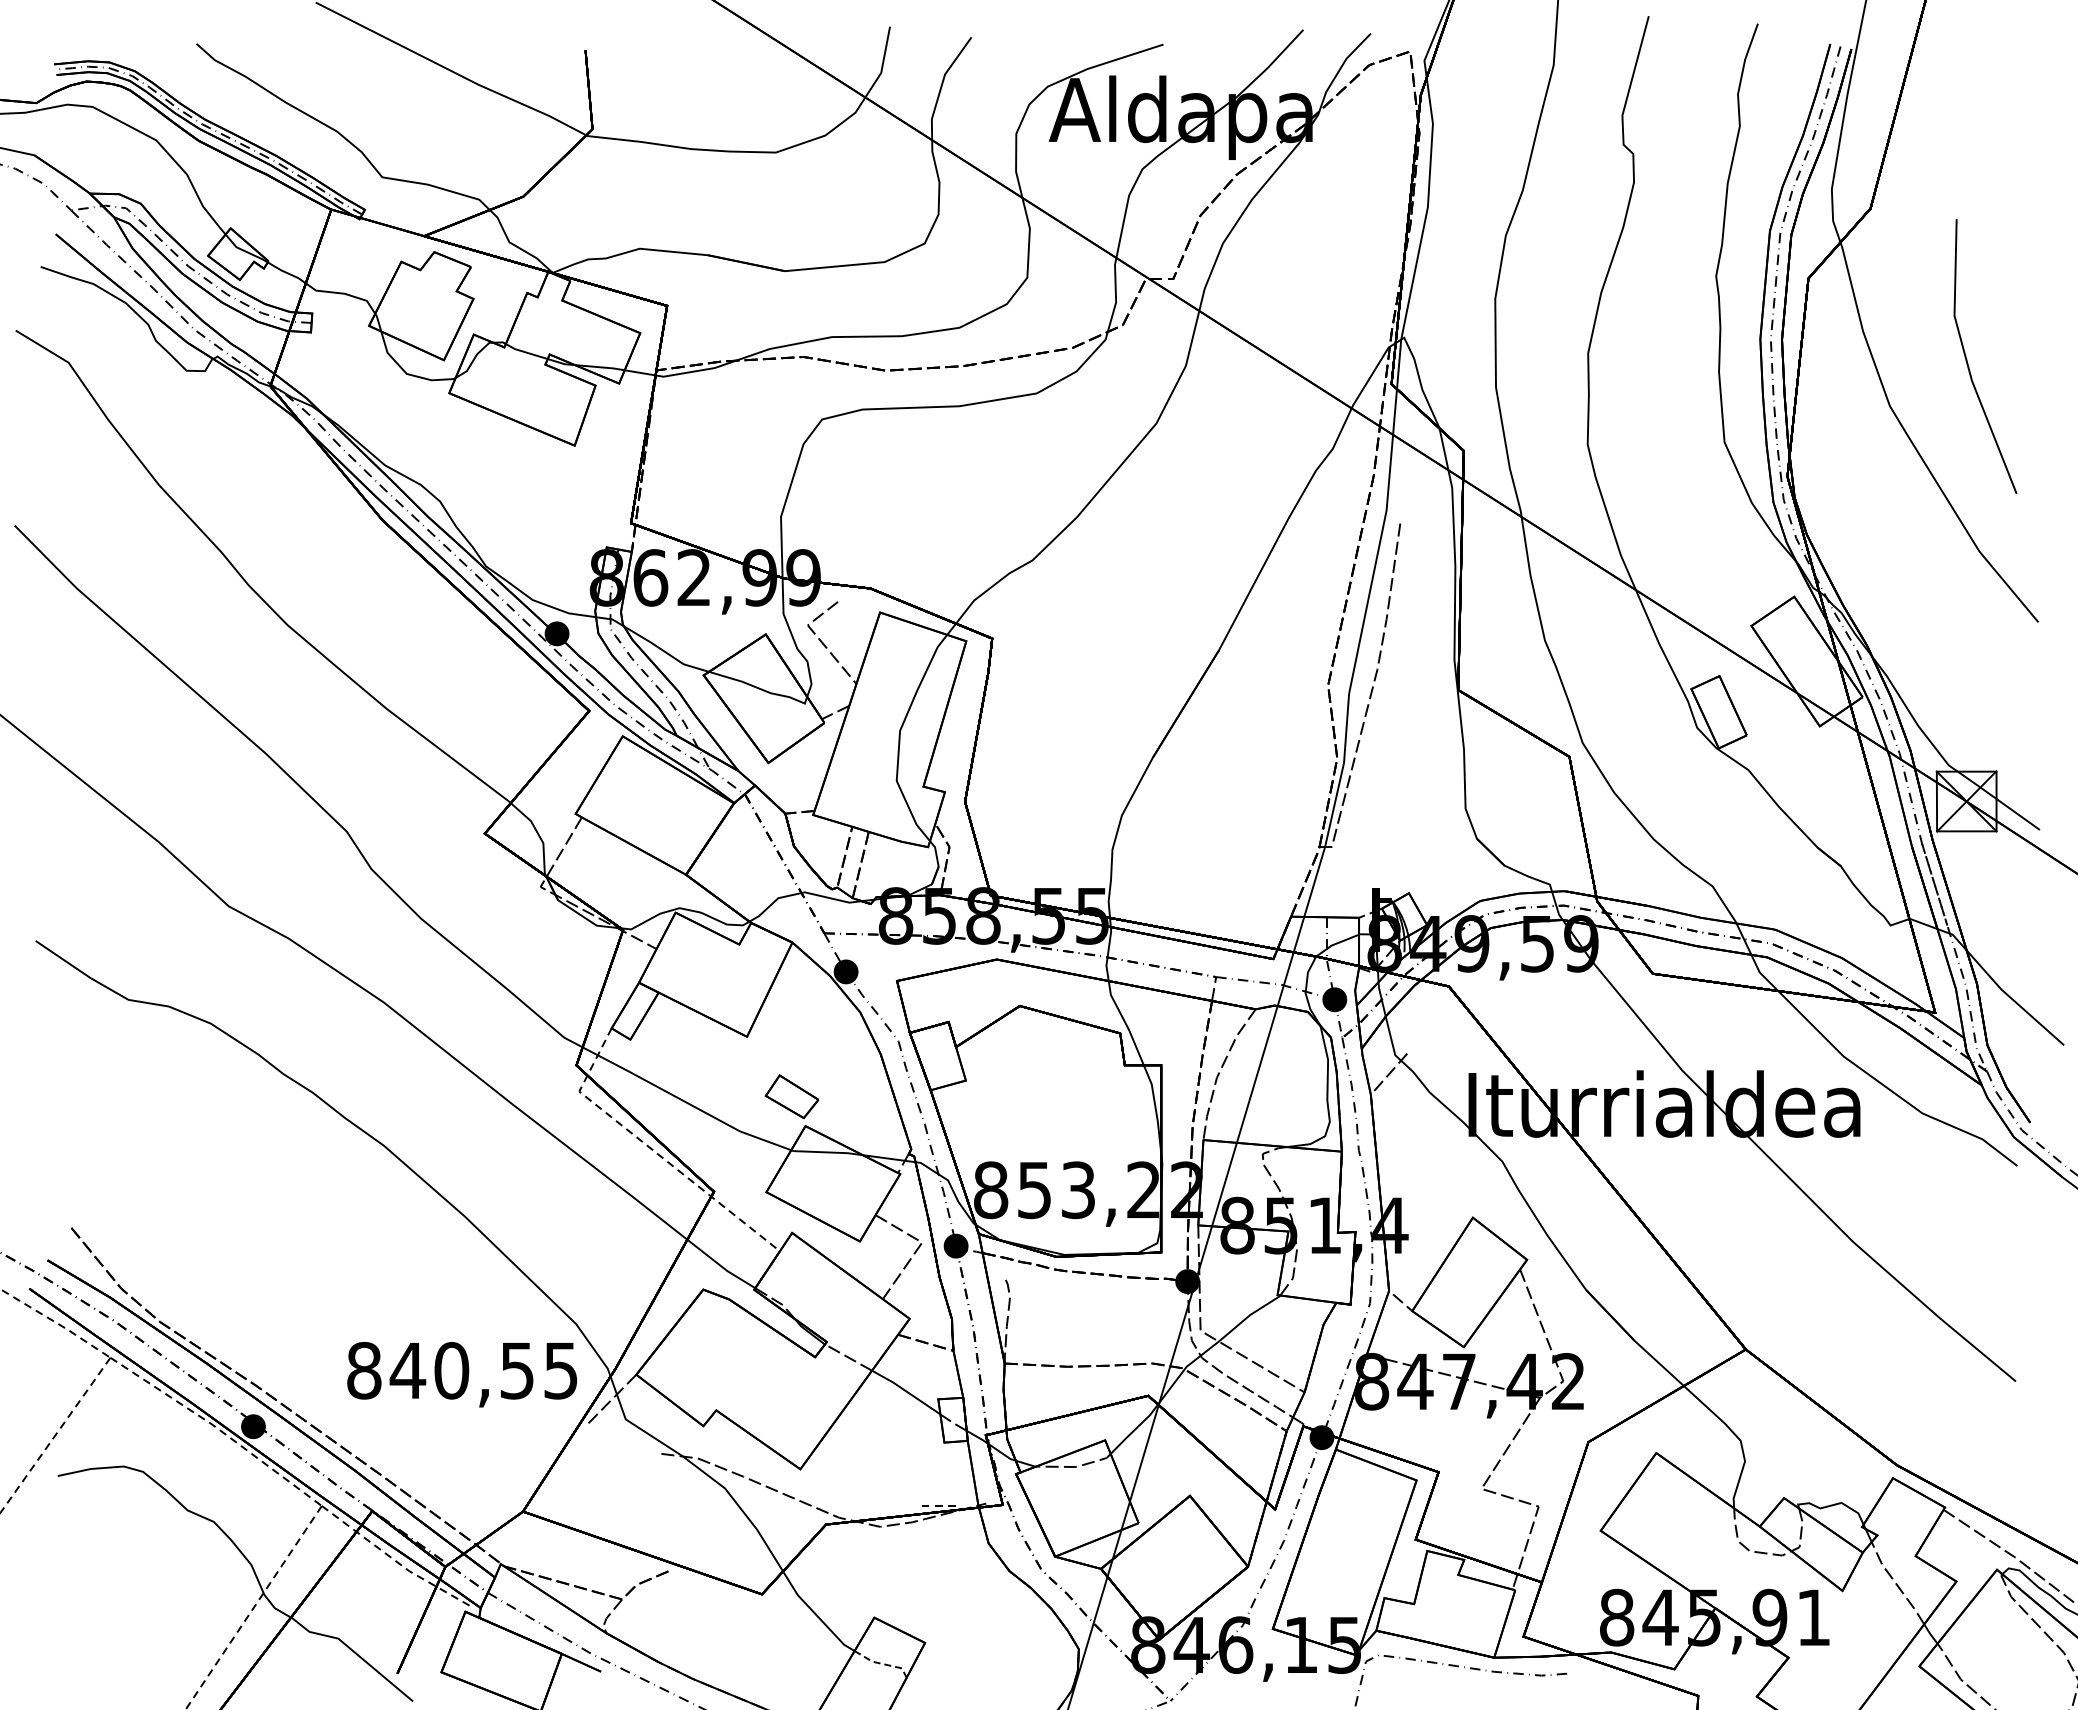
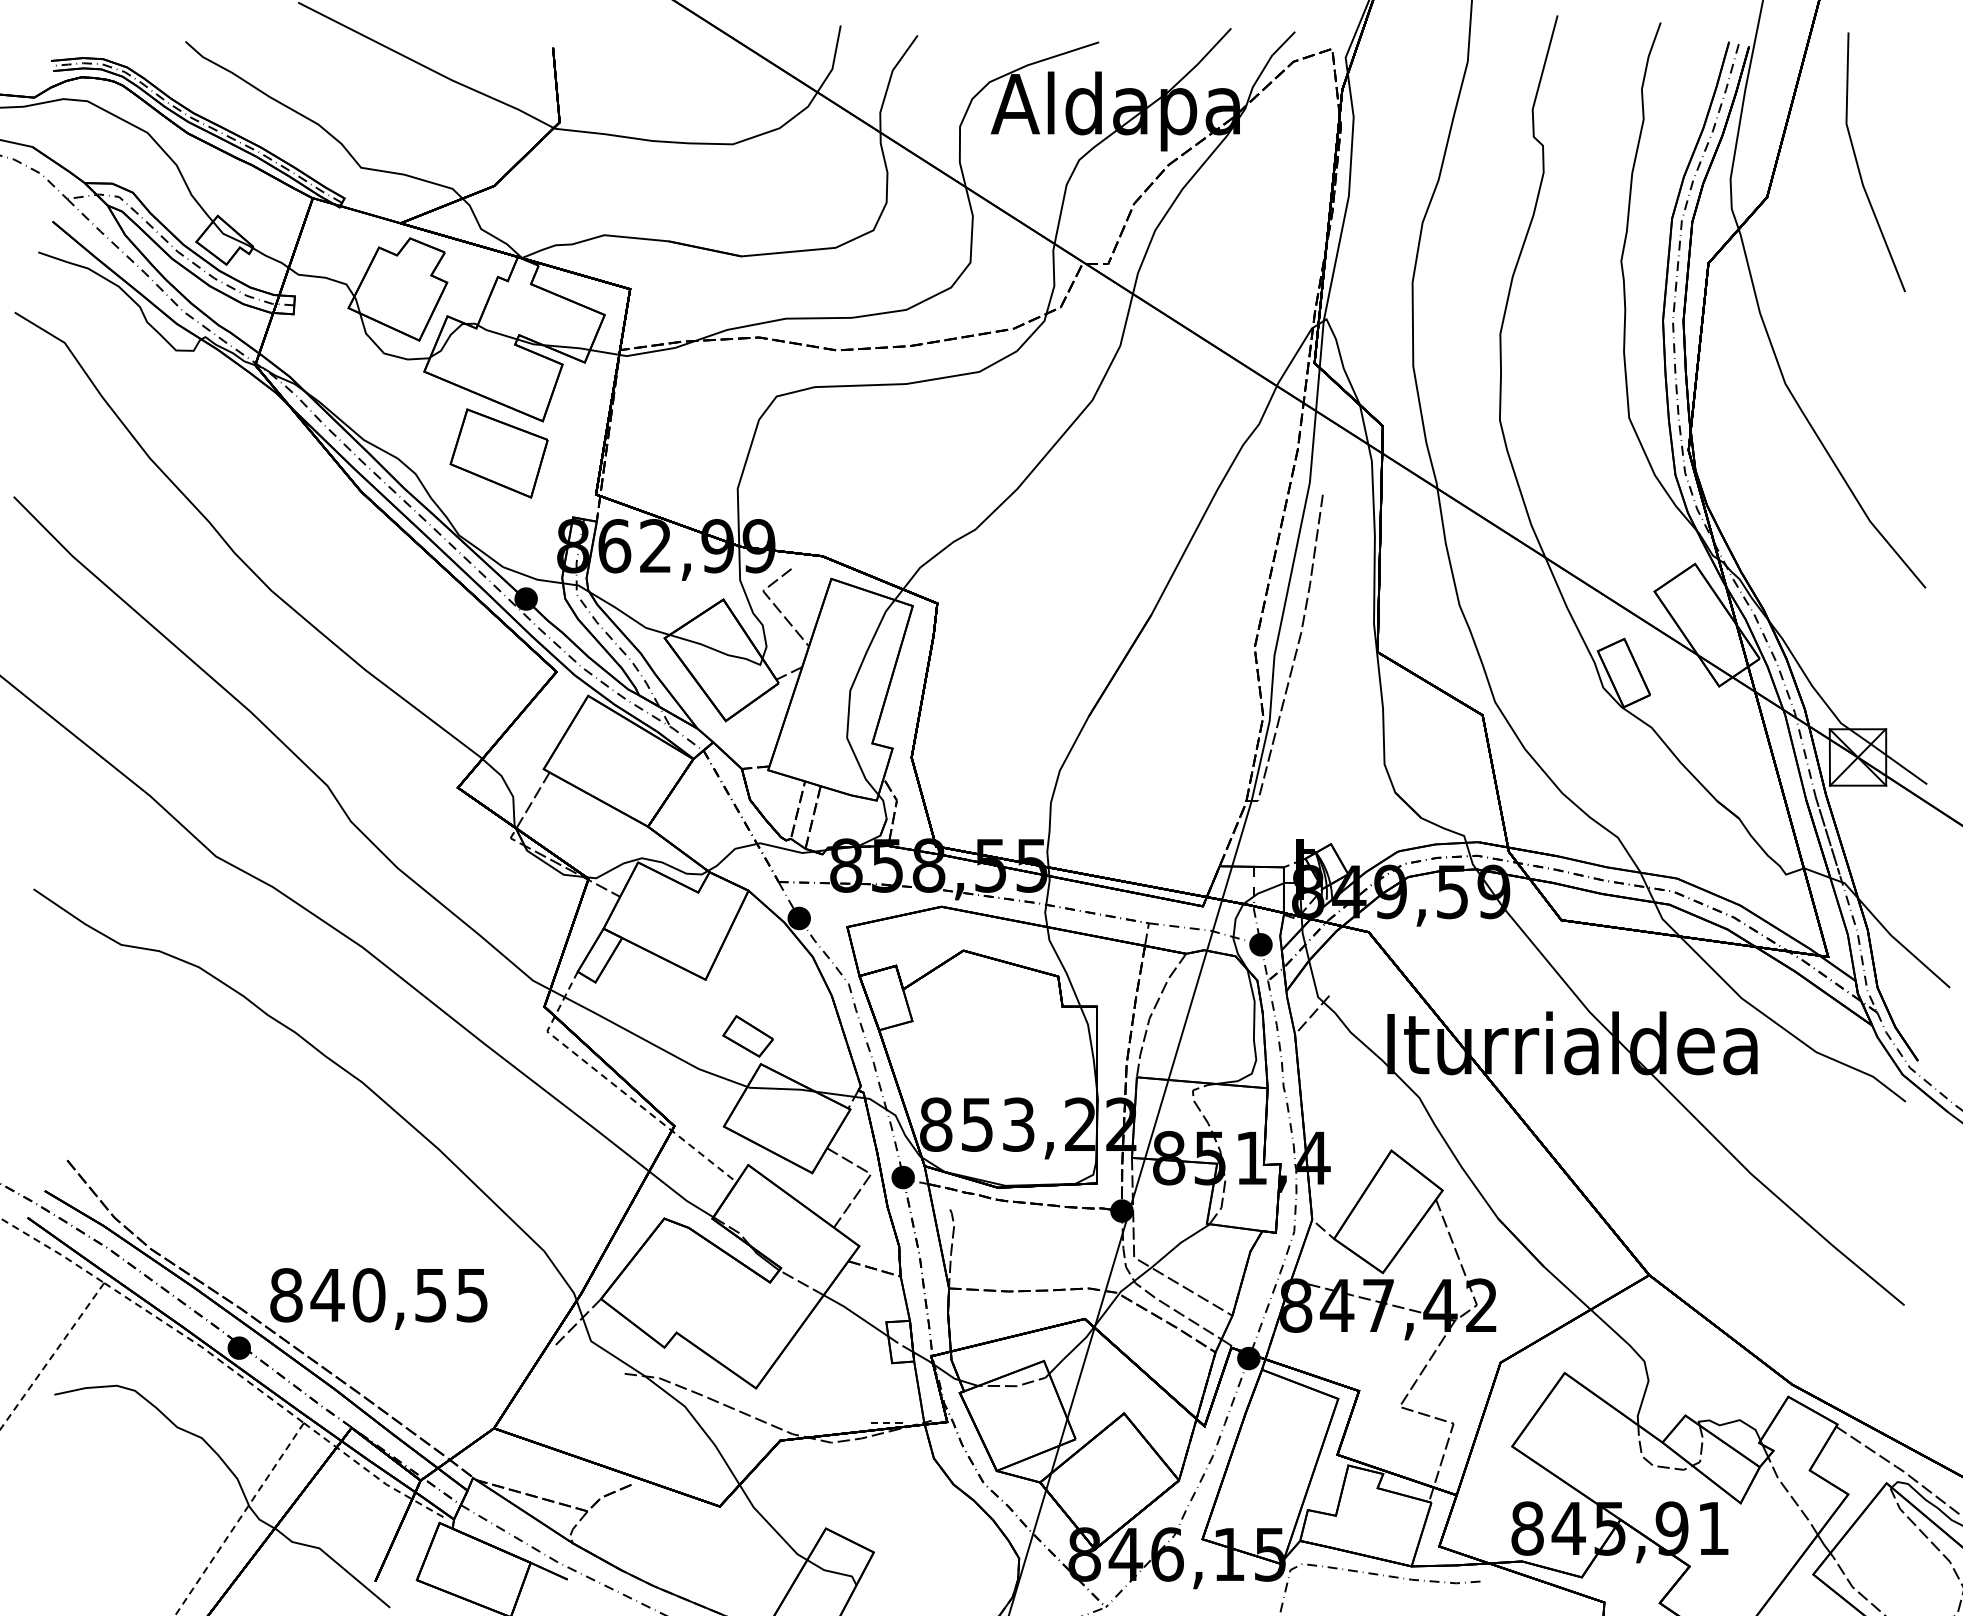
line: (1967, 359) -> (1858, 165), moved
part: (528, 479) -> (499, 453), added
text: (461, 1374) -> (378, 1298), moved
line: (882, 1664) -> (833, 1572), dashed -> solid

